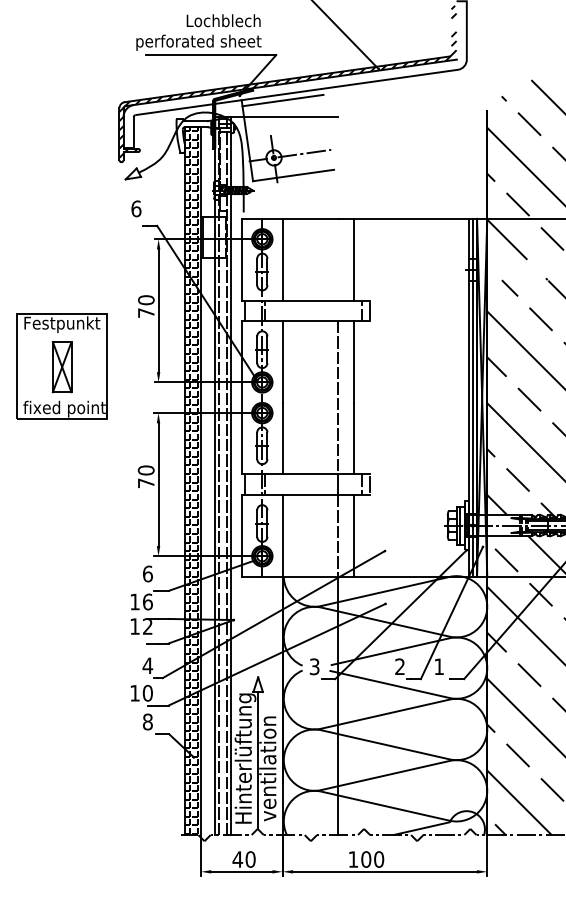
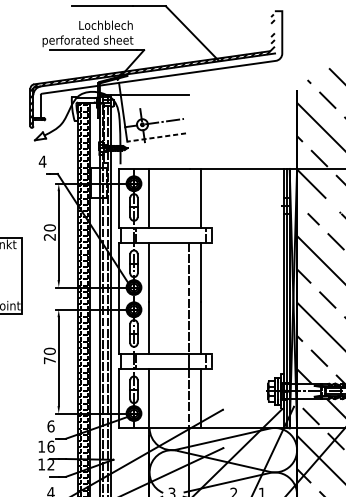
line: (282, 100) -> (148, 83), removed
line: (293, 175) -> (156, 137), solid -> dashed
text: (136, 208) -> (42, 161), 6 -> 4
text: (145, 312) -> (49, 236), 70 -> 20

